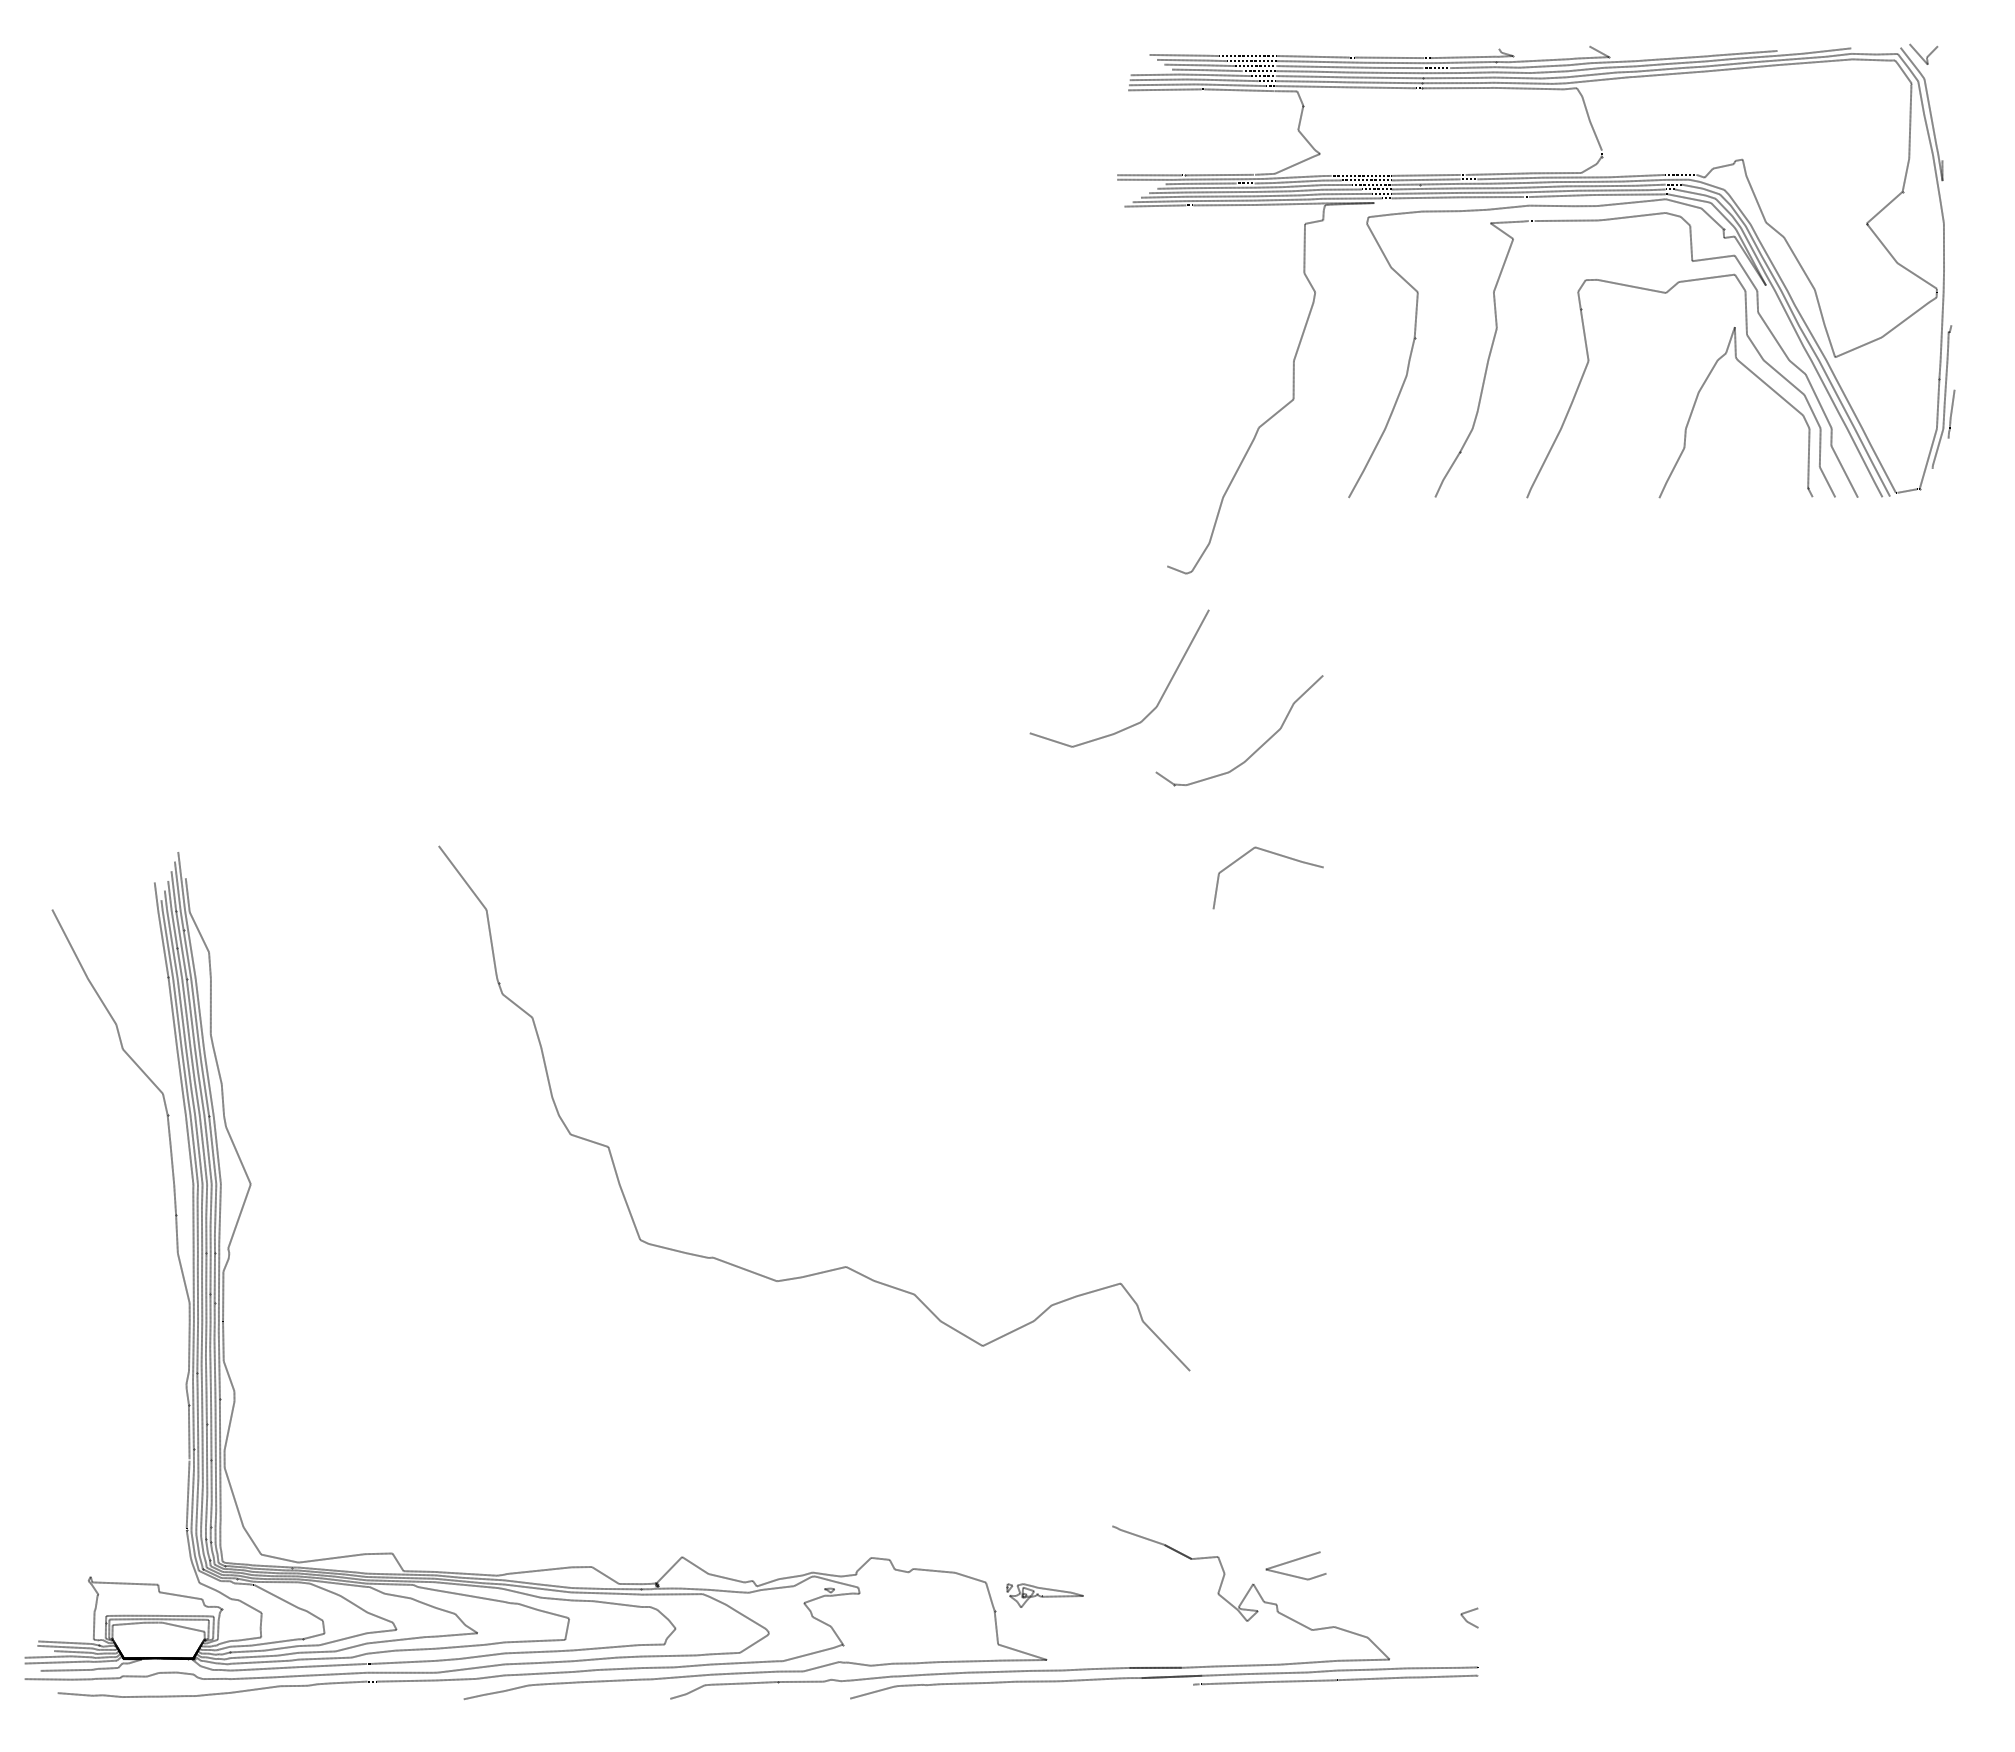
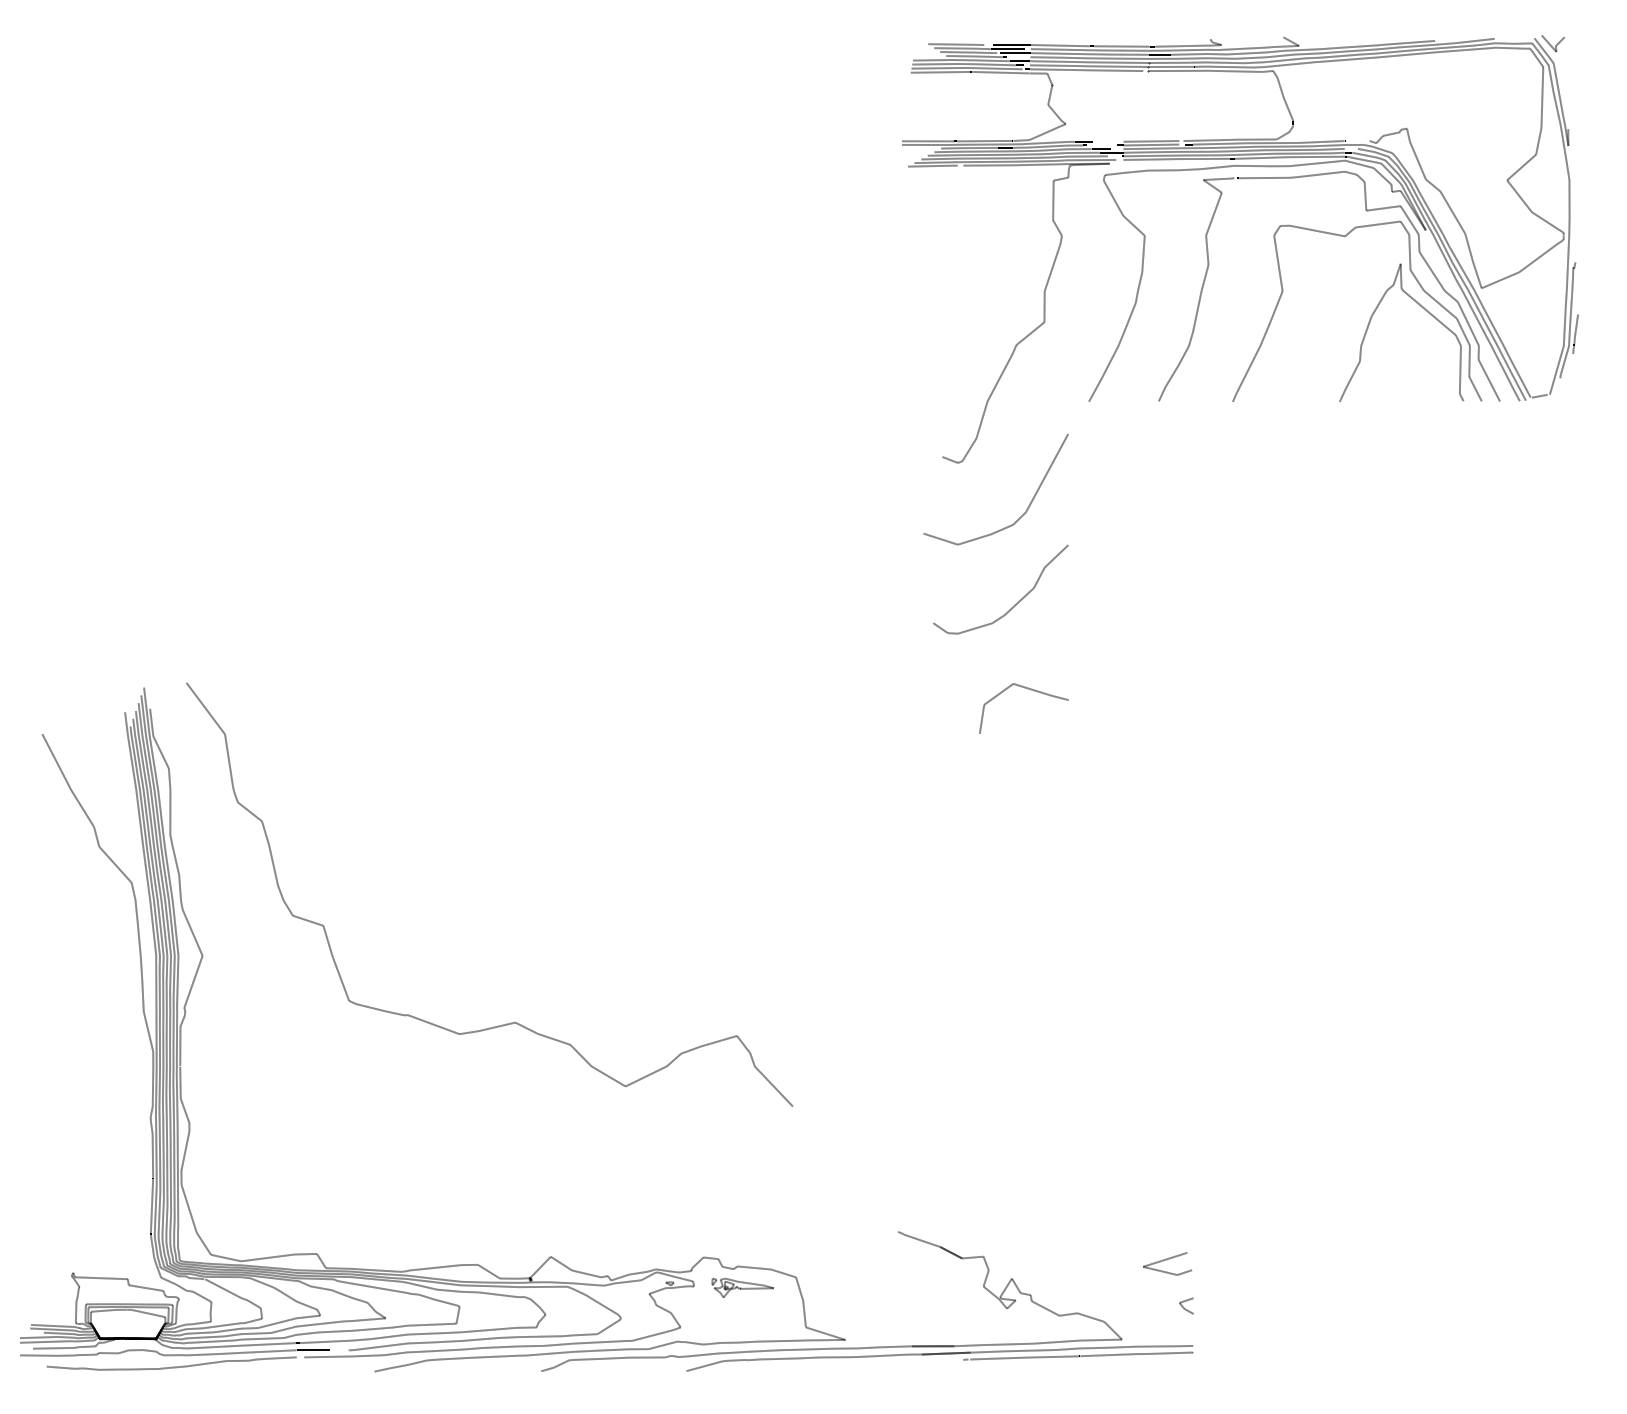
curve: (1159, 699) -> (1028, 506), moved
curve: (843, 1266) -> (513, 1022), moved
line: (1294, 1561) -> (1166, 1260), moved
part: (1044, 1595) -> (742, 1287), moved

